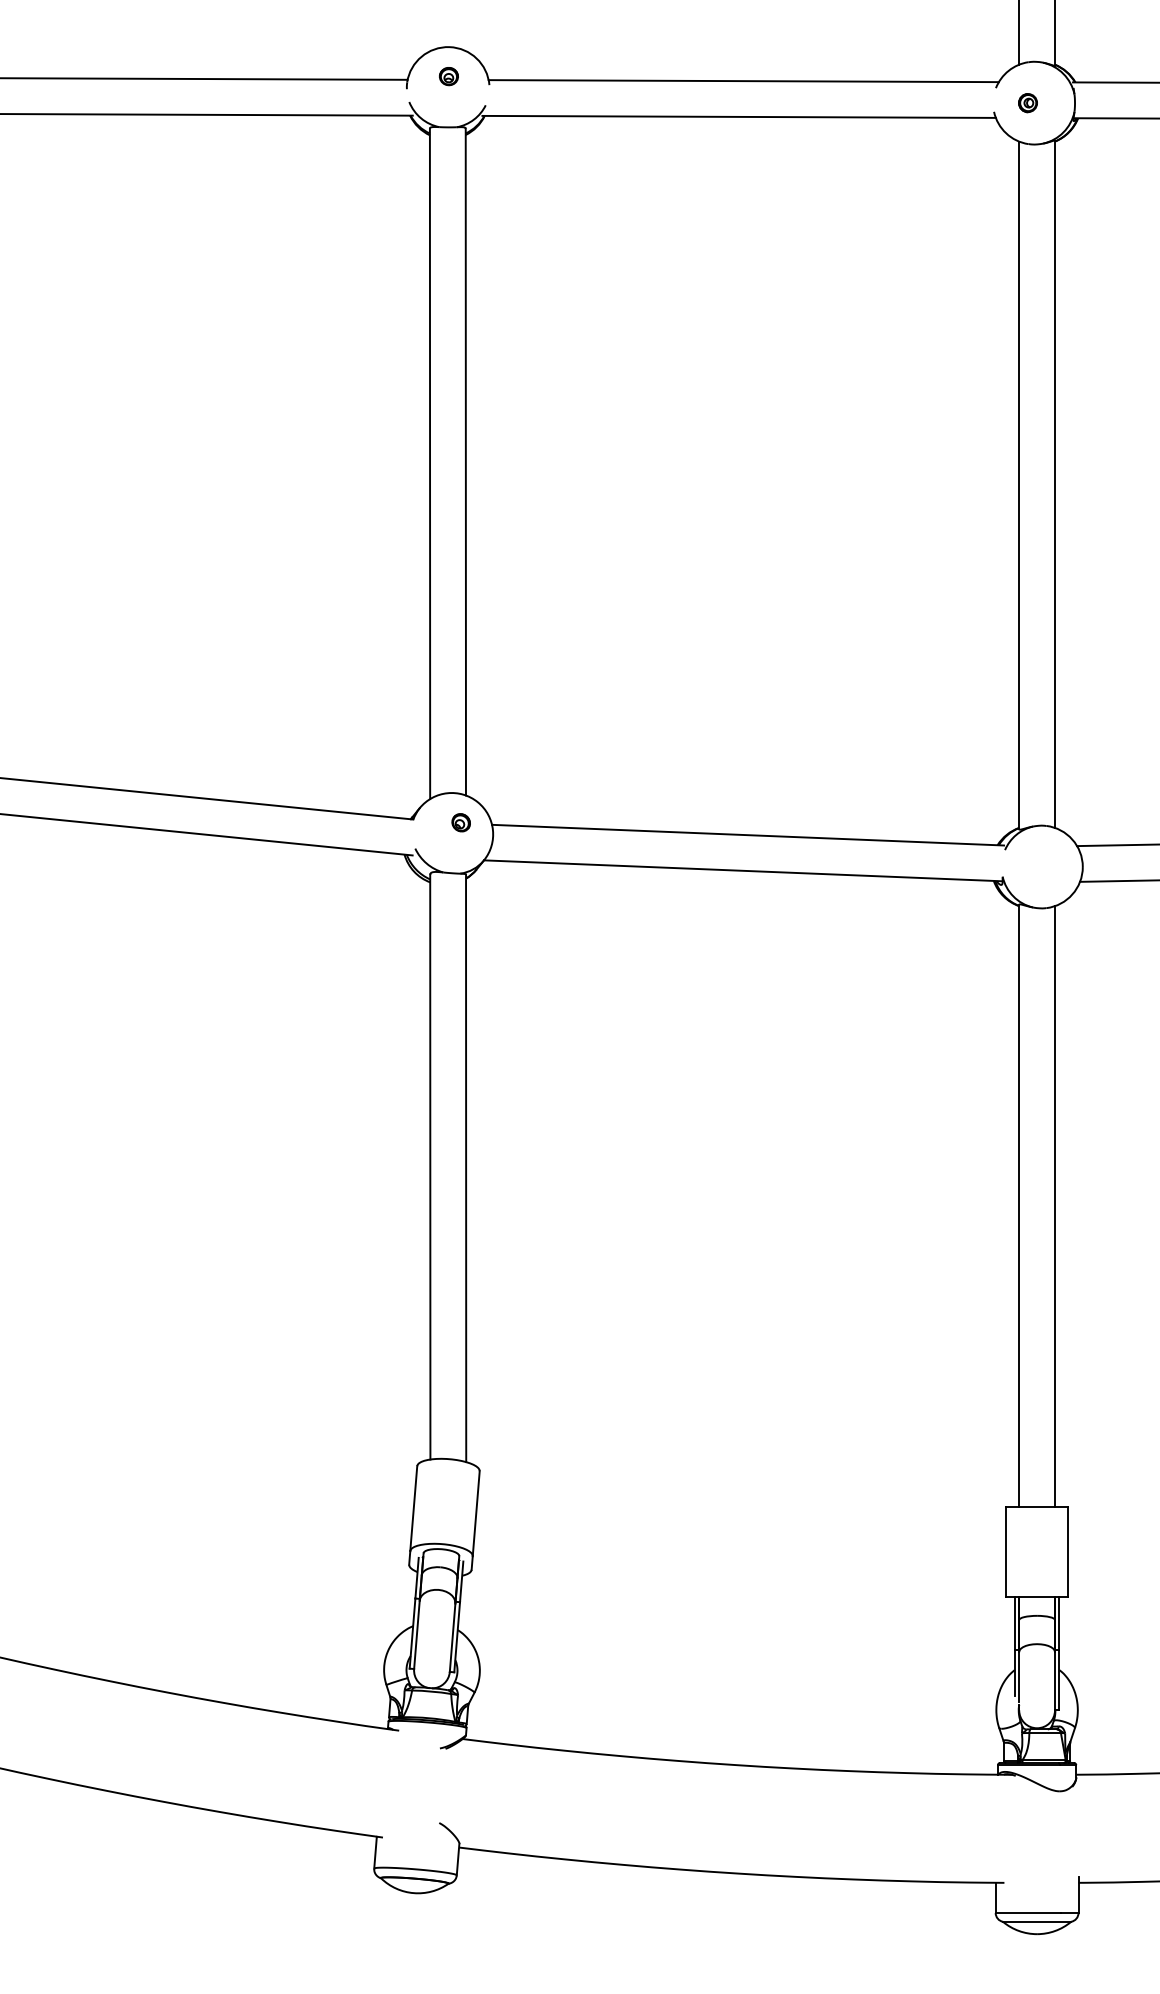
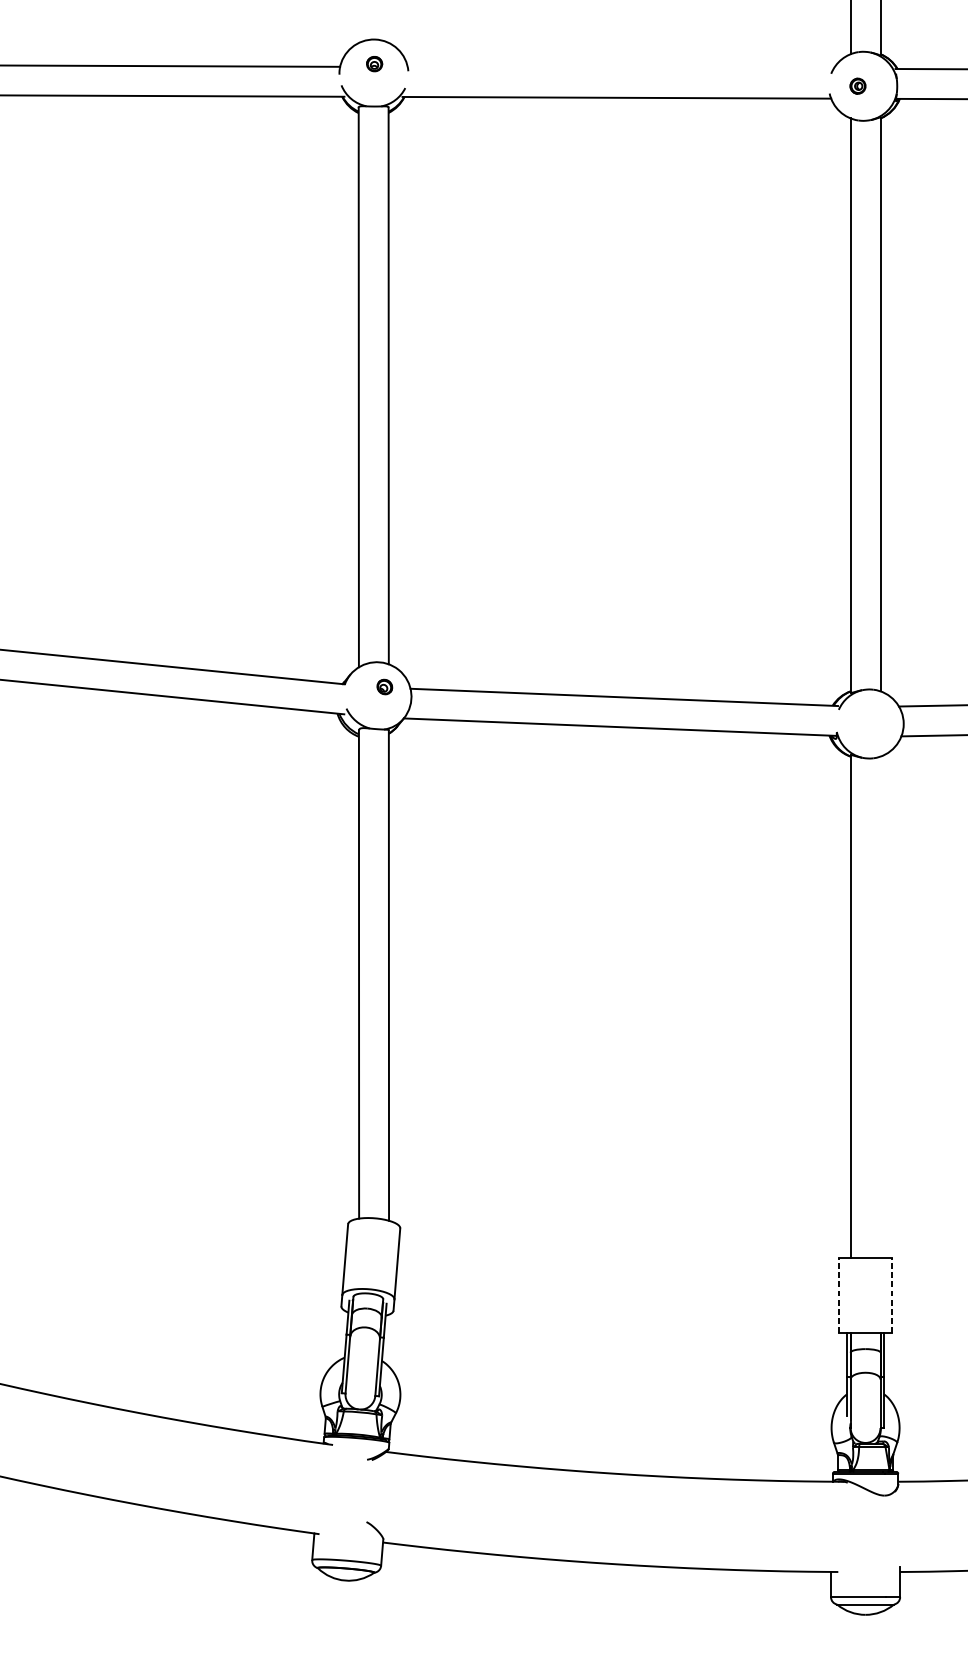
line: (743, 81) -> (620, 68), removed
line: (1055, 1206) -> (880, 1007), removed
line: (1005, 1552) -> (839, 1296), solid -> dashed
line: (1068, 1552) -> (891, 1296), solid -> dashed

